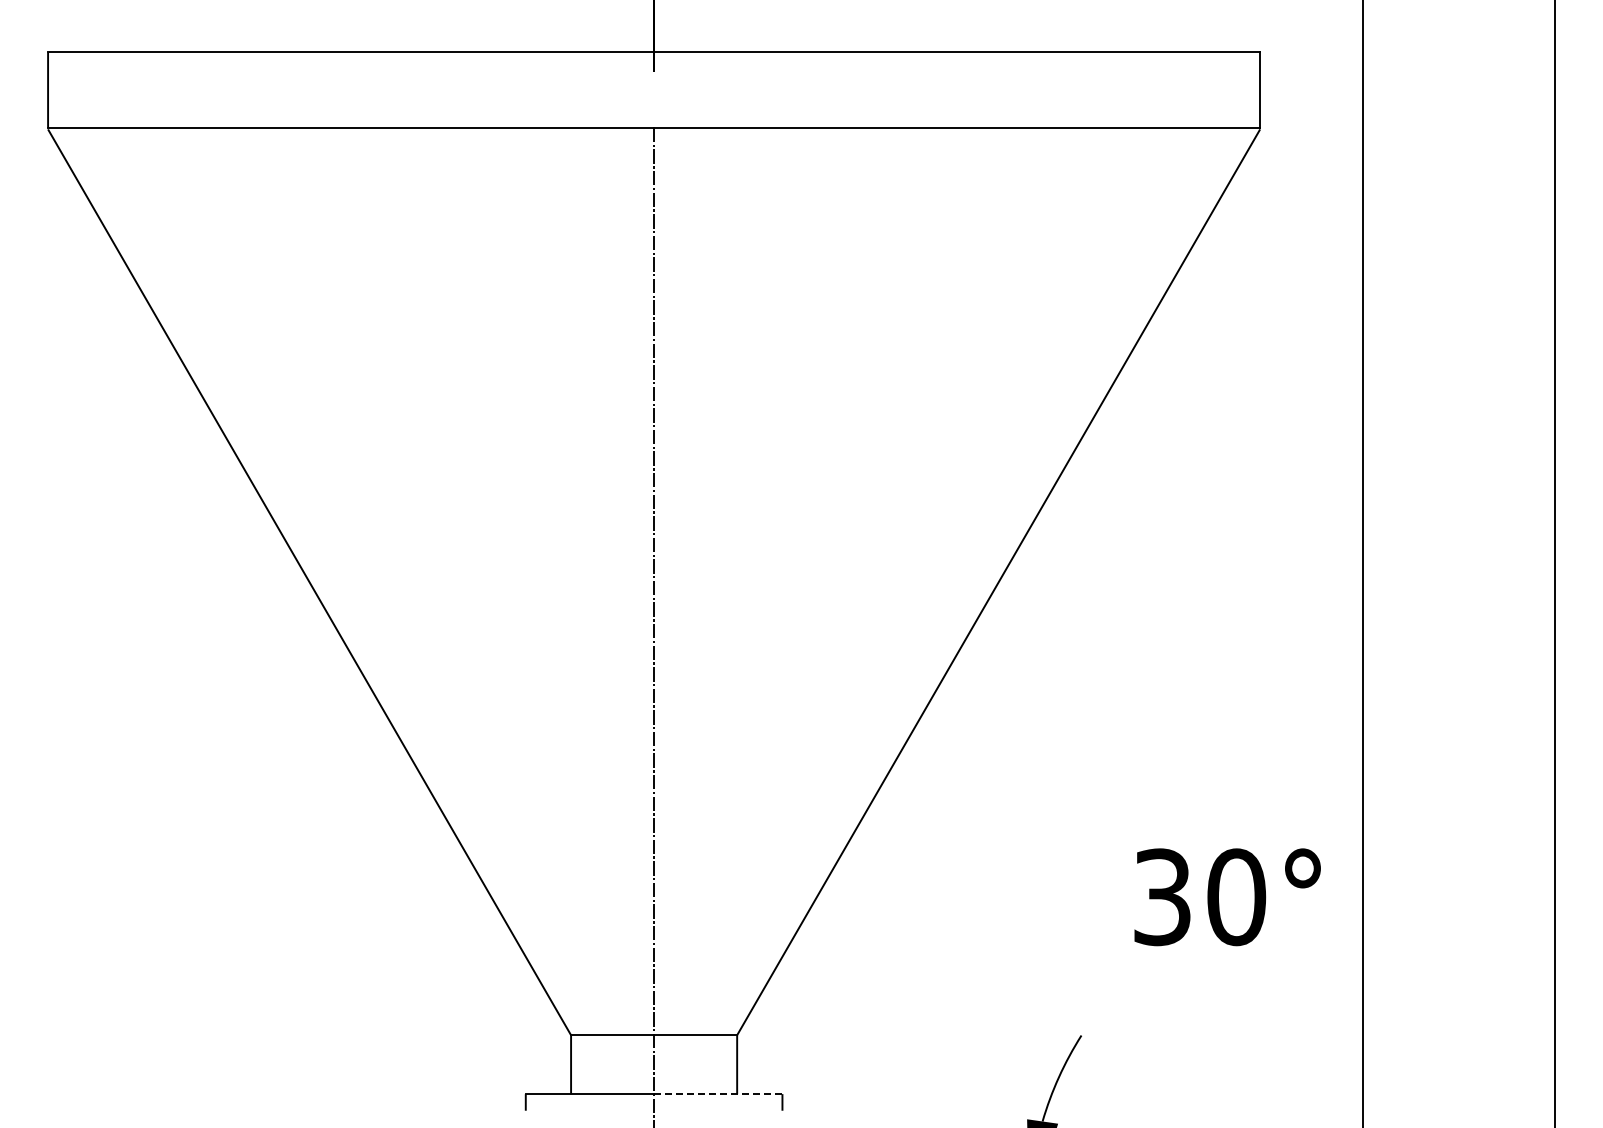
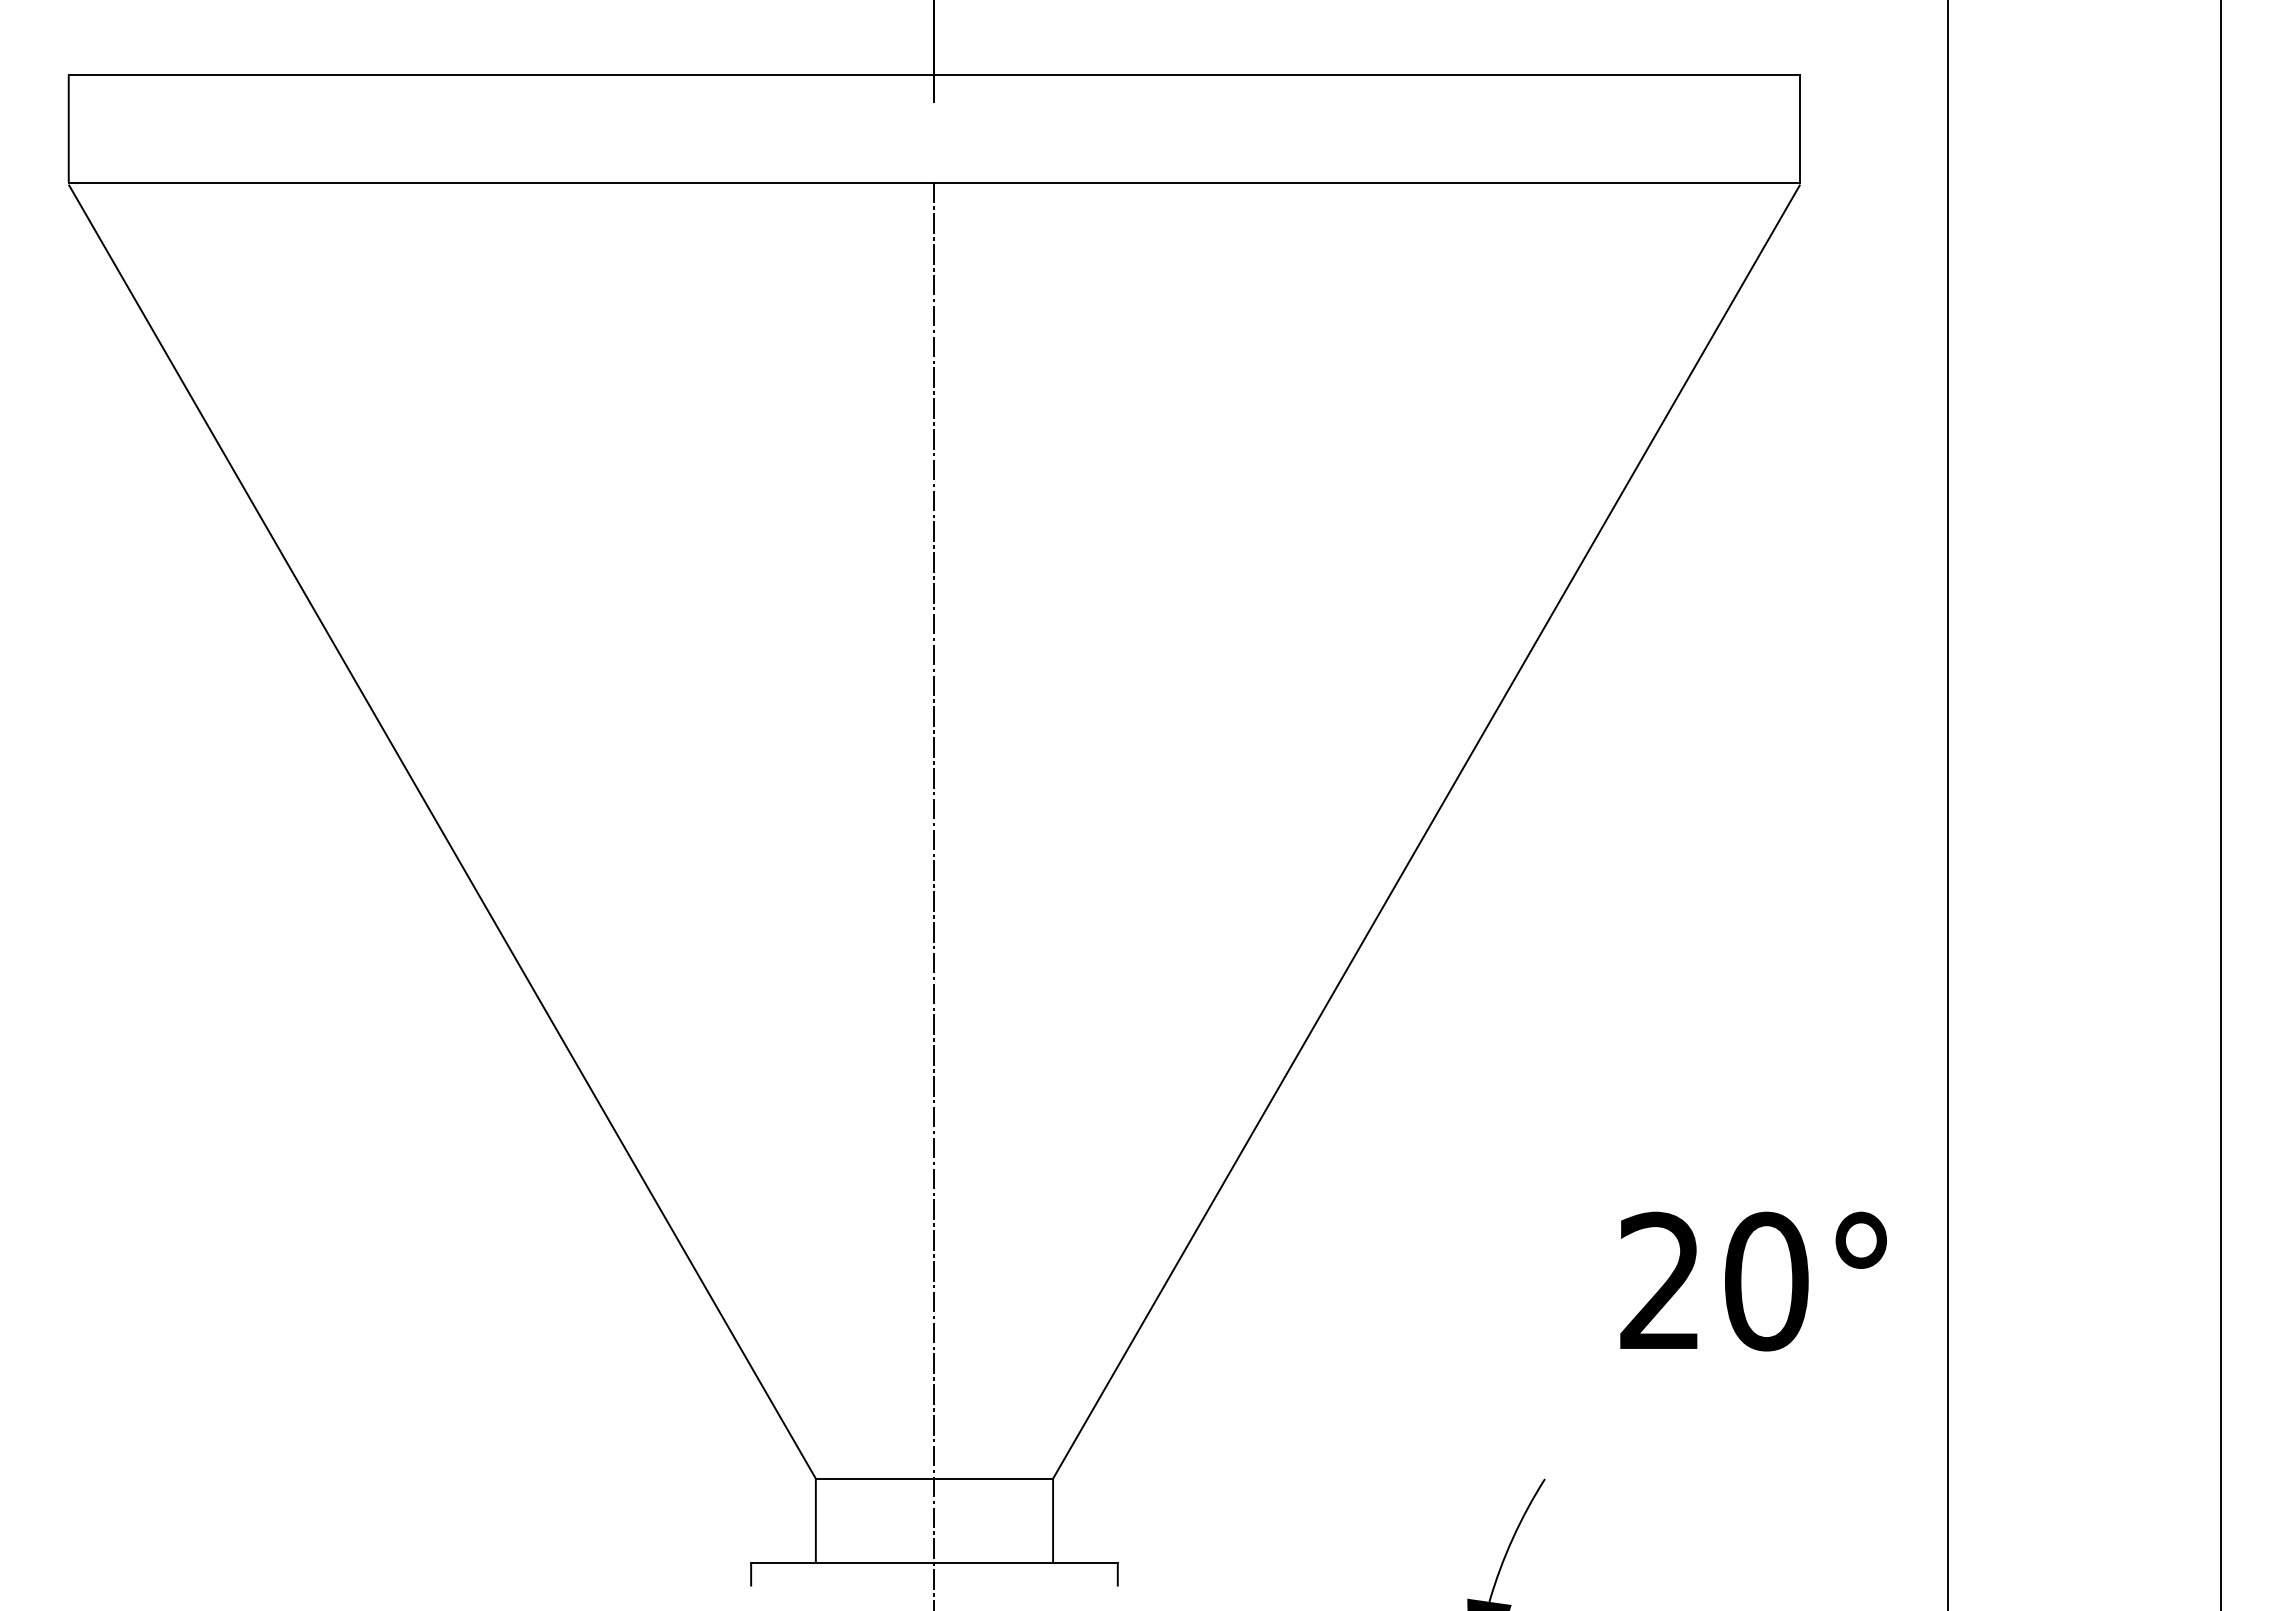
text: (1162, 897) -> (1660, 1281), 30° -> 20°
line: (717, 1094) -> (1025, 1563), dashed -> solid

